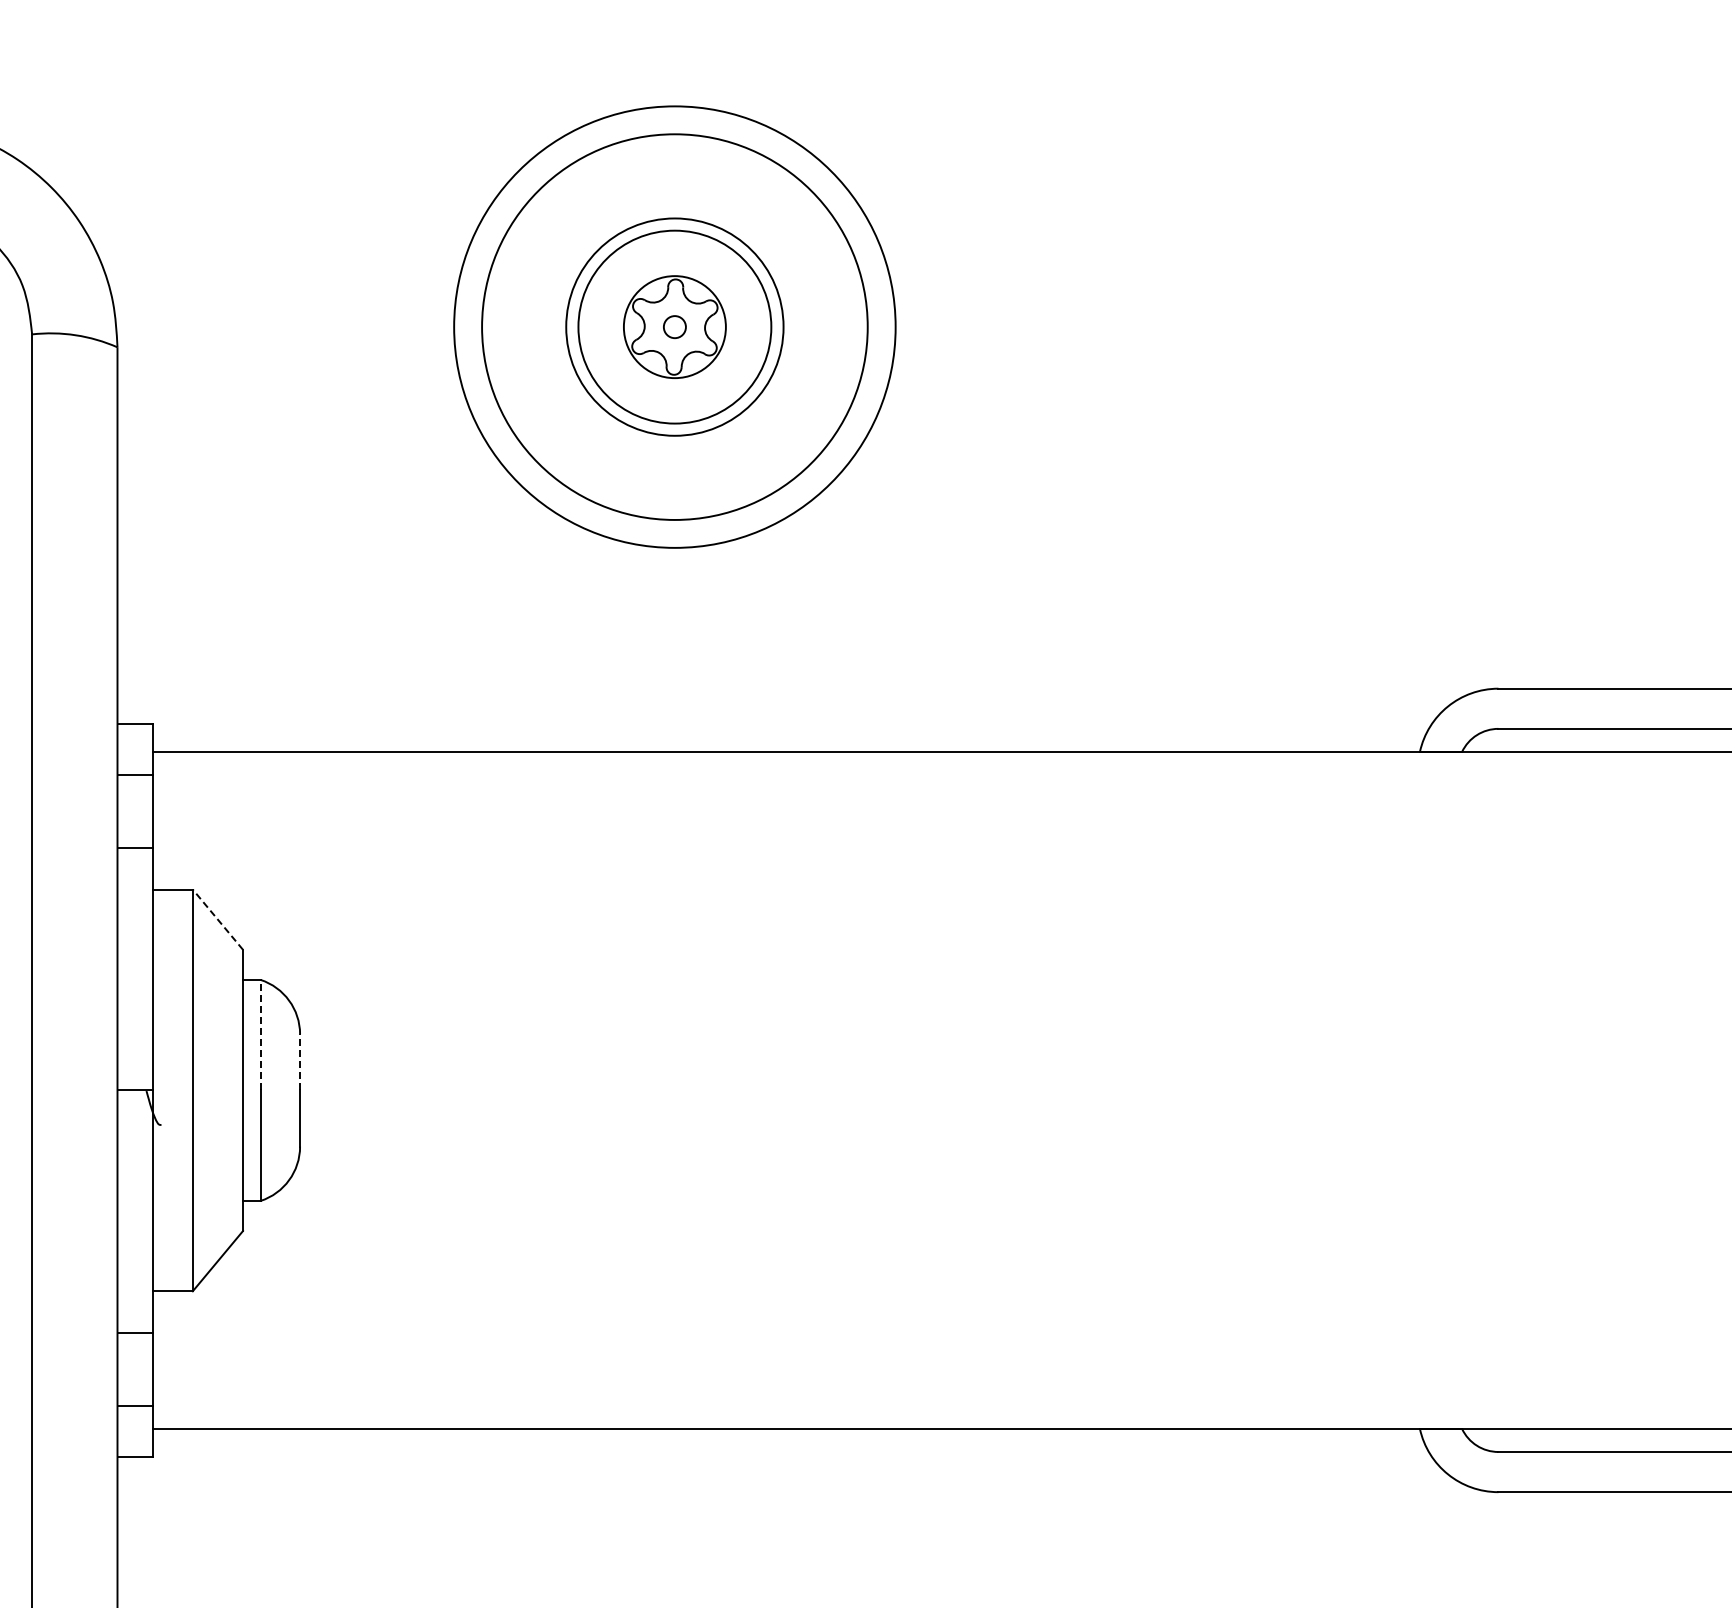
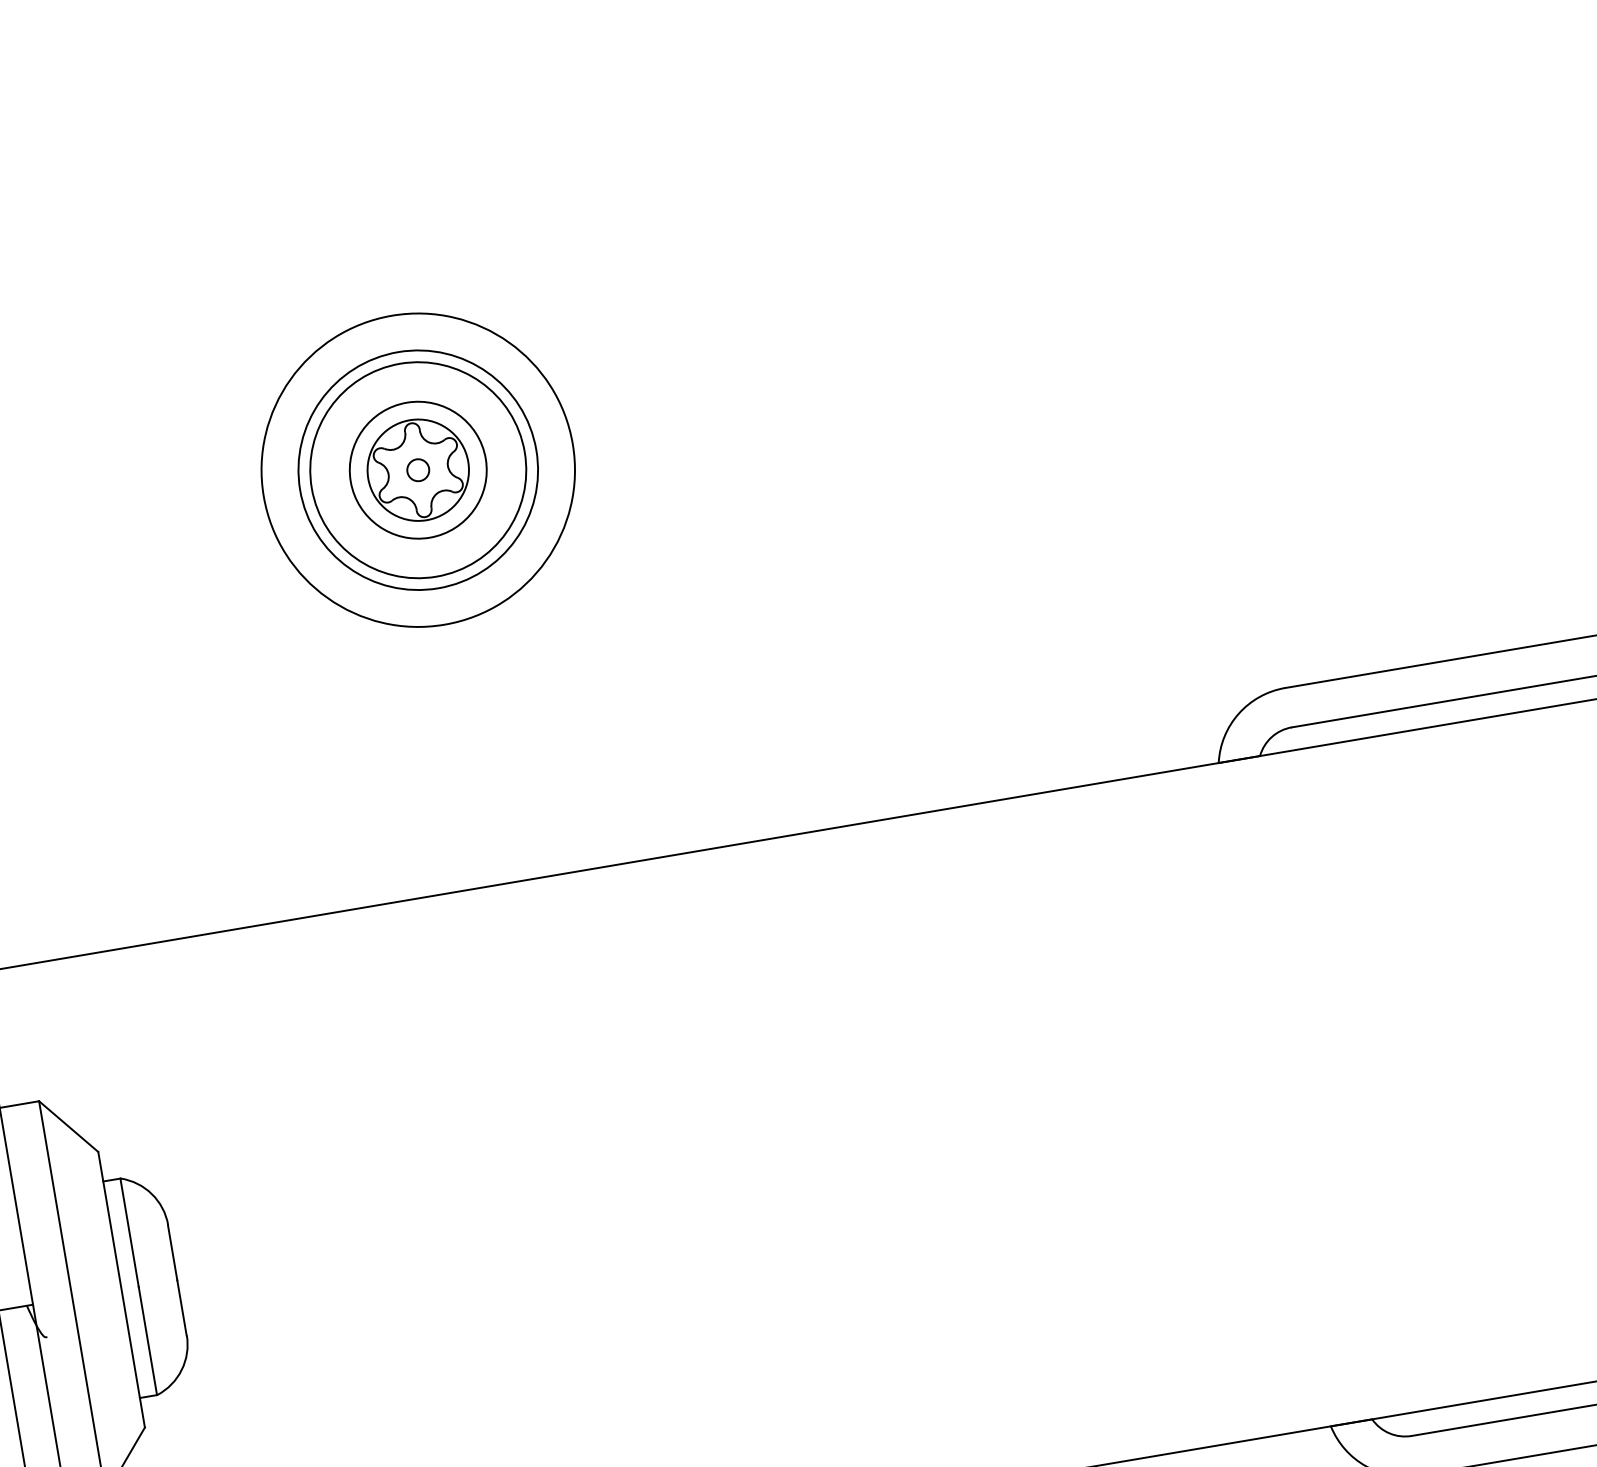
circle: (674, 326) -> (417, 469), size x0.62
circle: (674, 326) -> (417, 469), size x0.71
circle: (674, 327) -> (417, 470), size x0.71
line: (217, 919) -> (68, 1126), dashed -> solid
line: (260, 1034) -> (129, 1232), dashed -> solid
line: (299, 1061) -> (172, 1252), dashed -> solid

